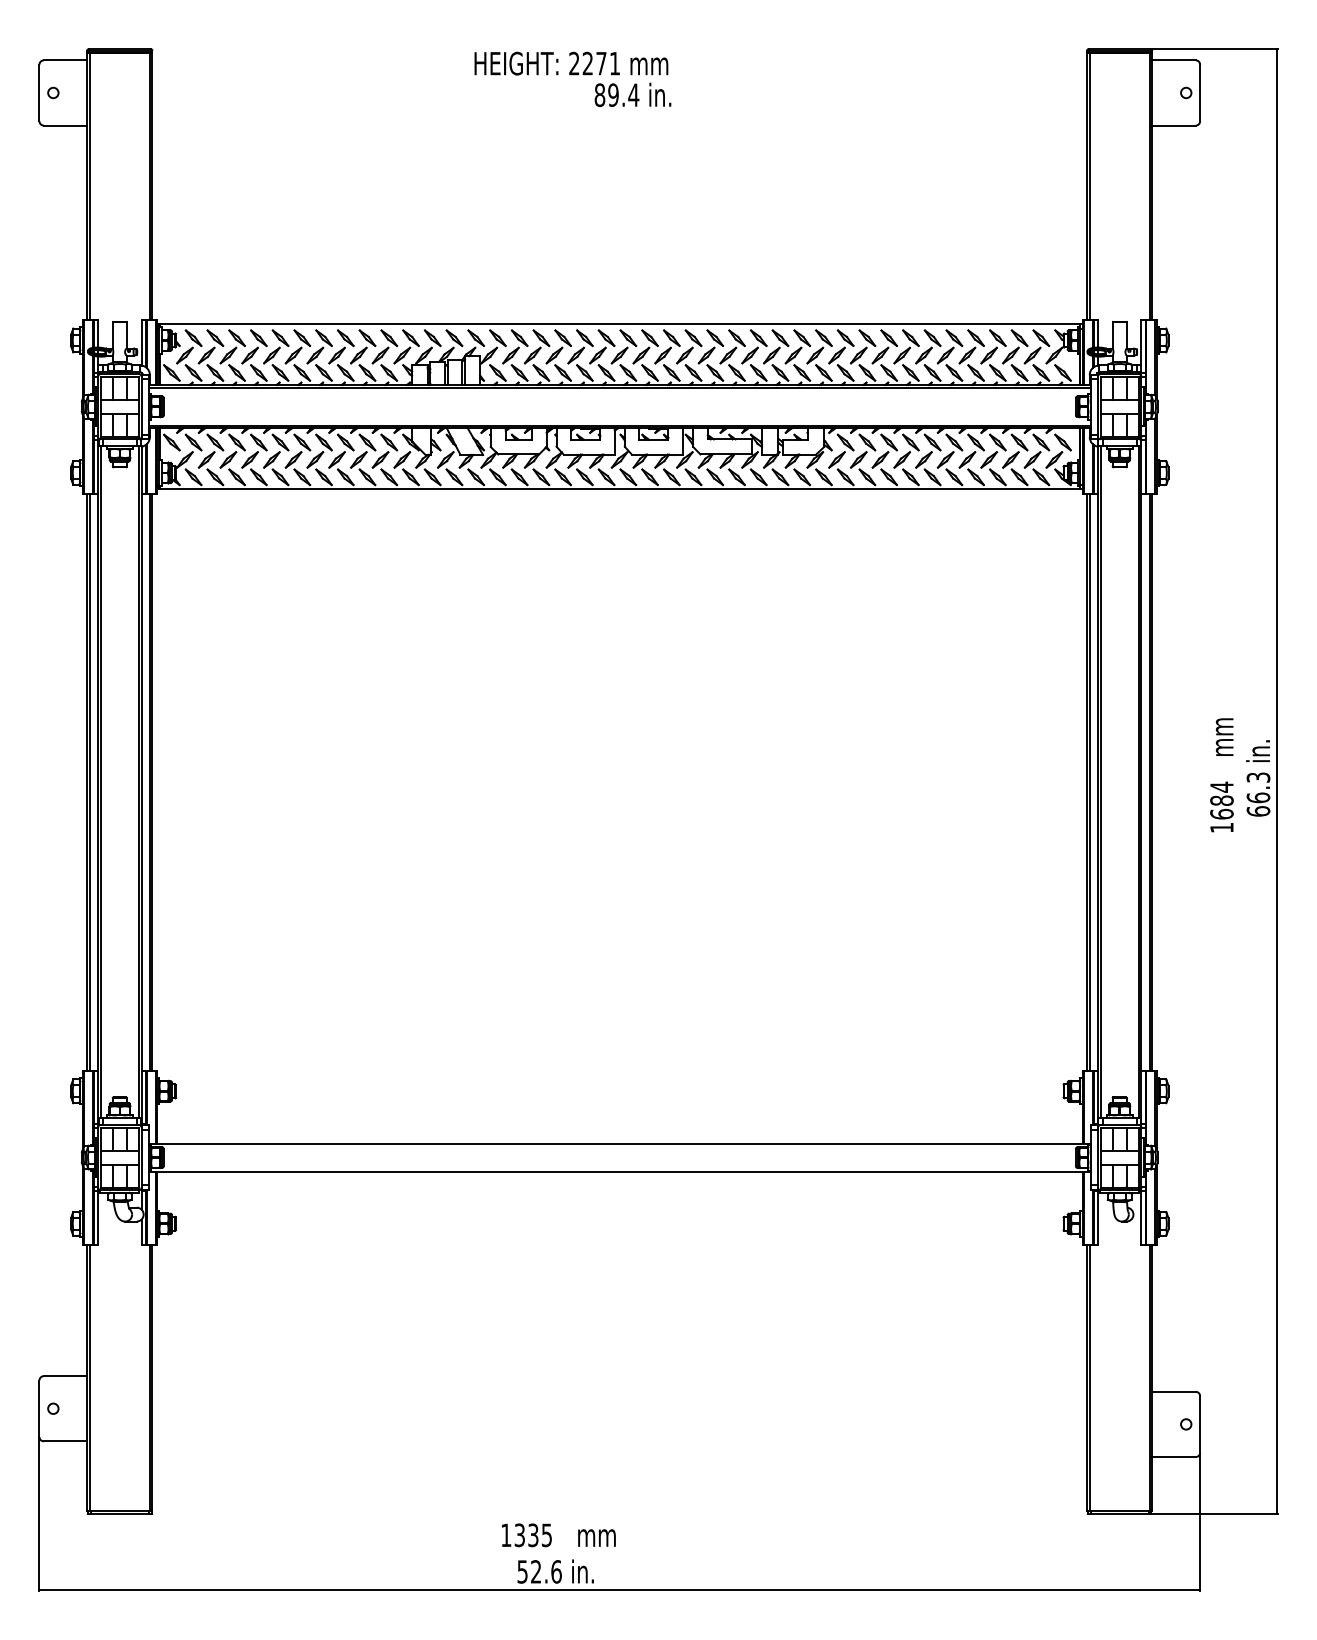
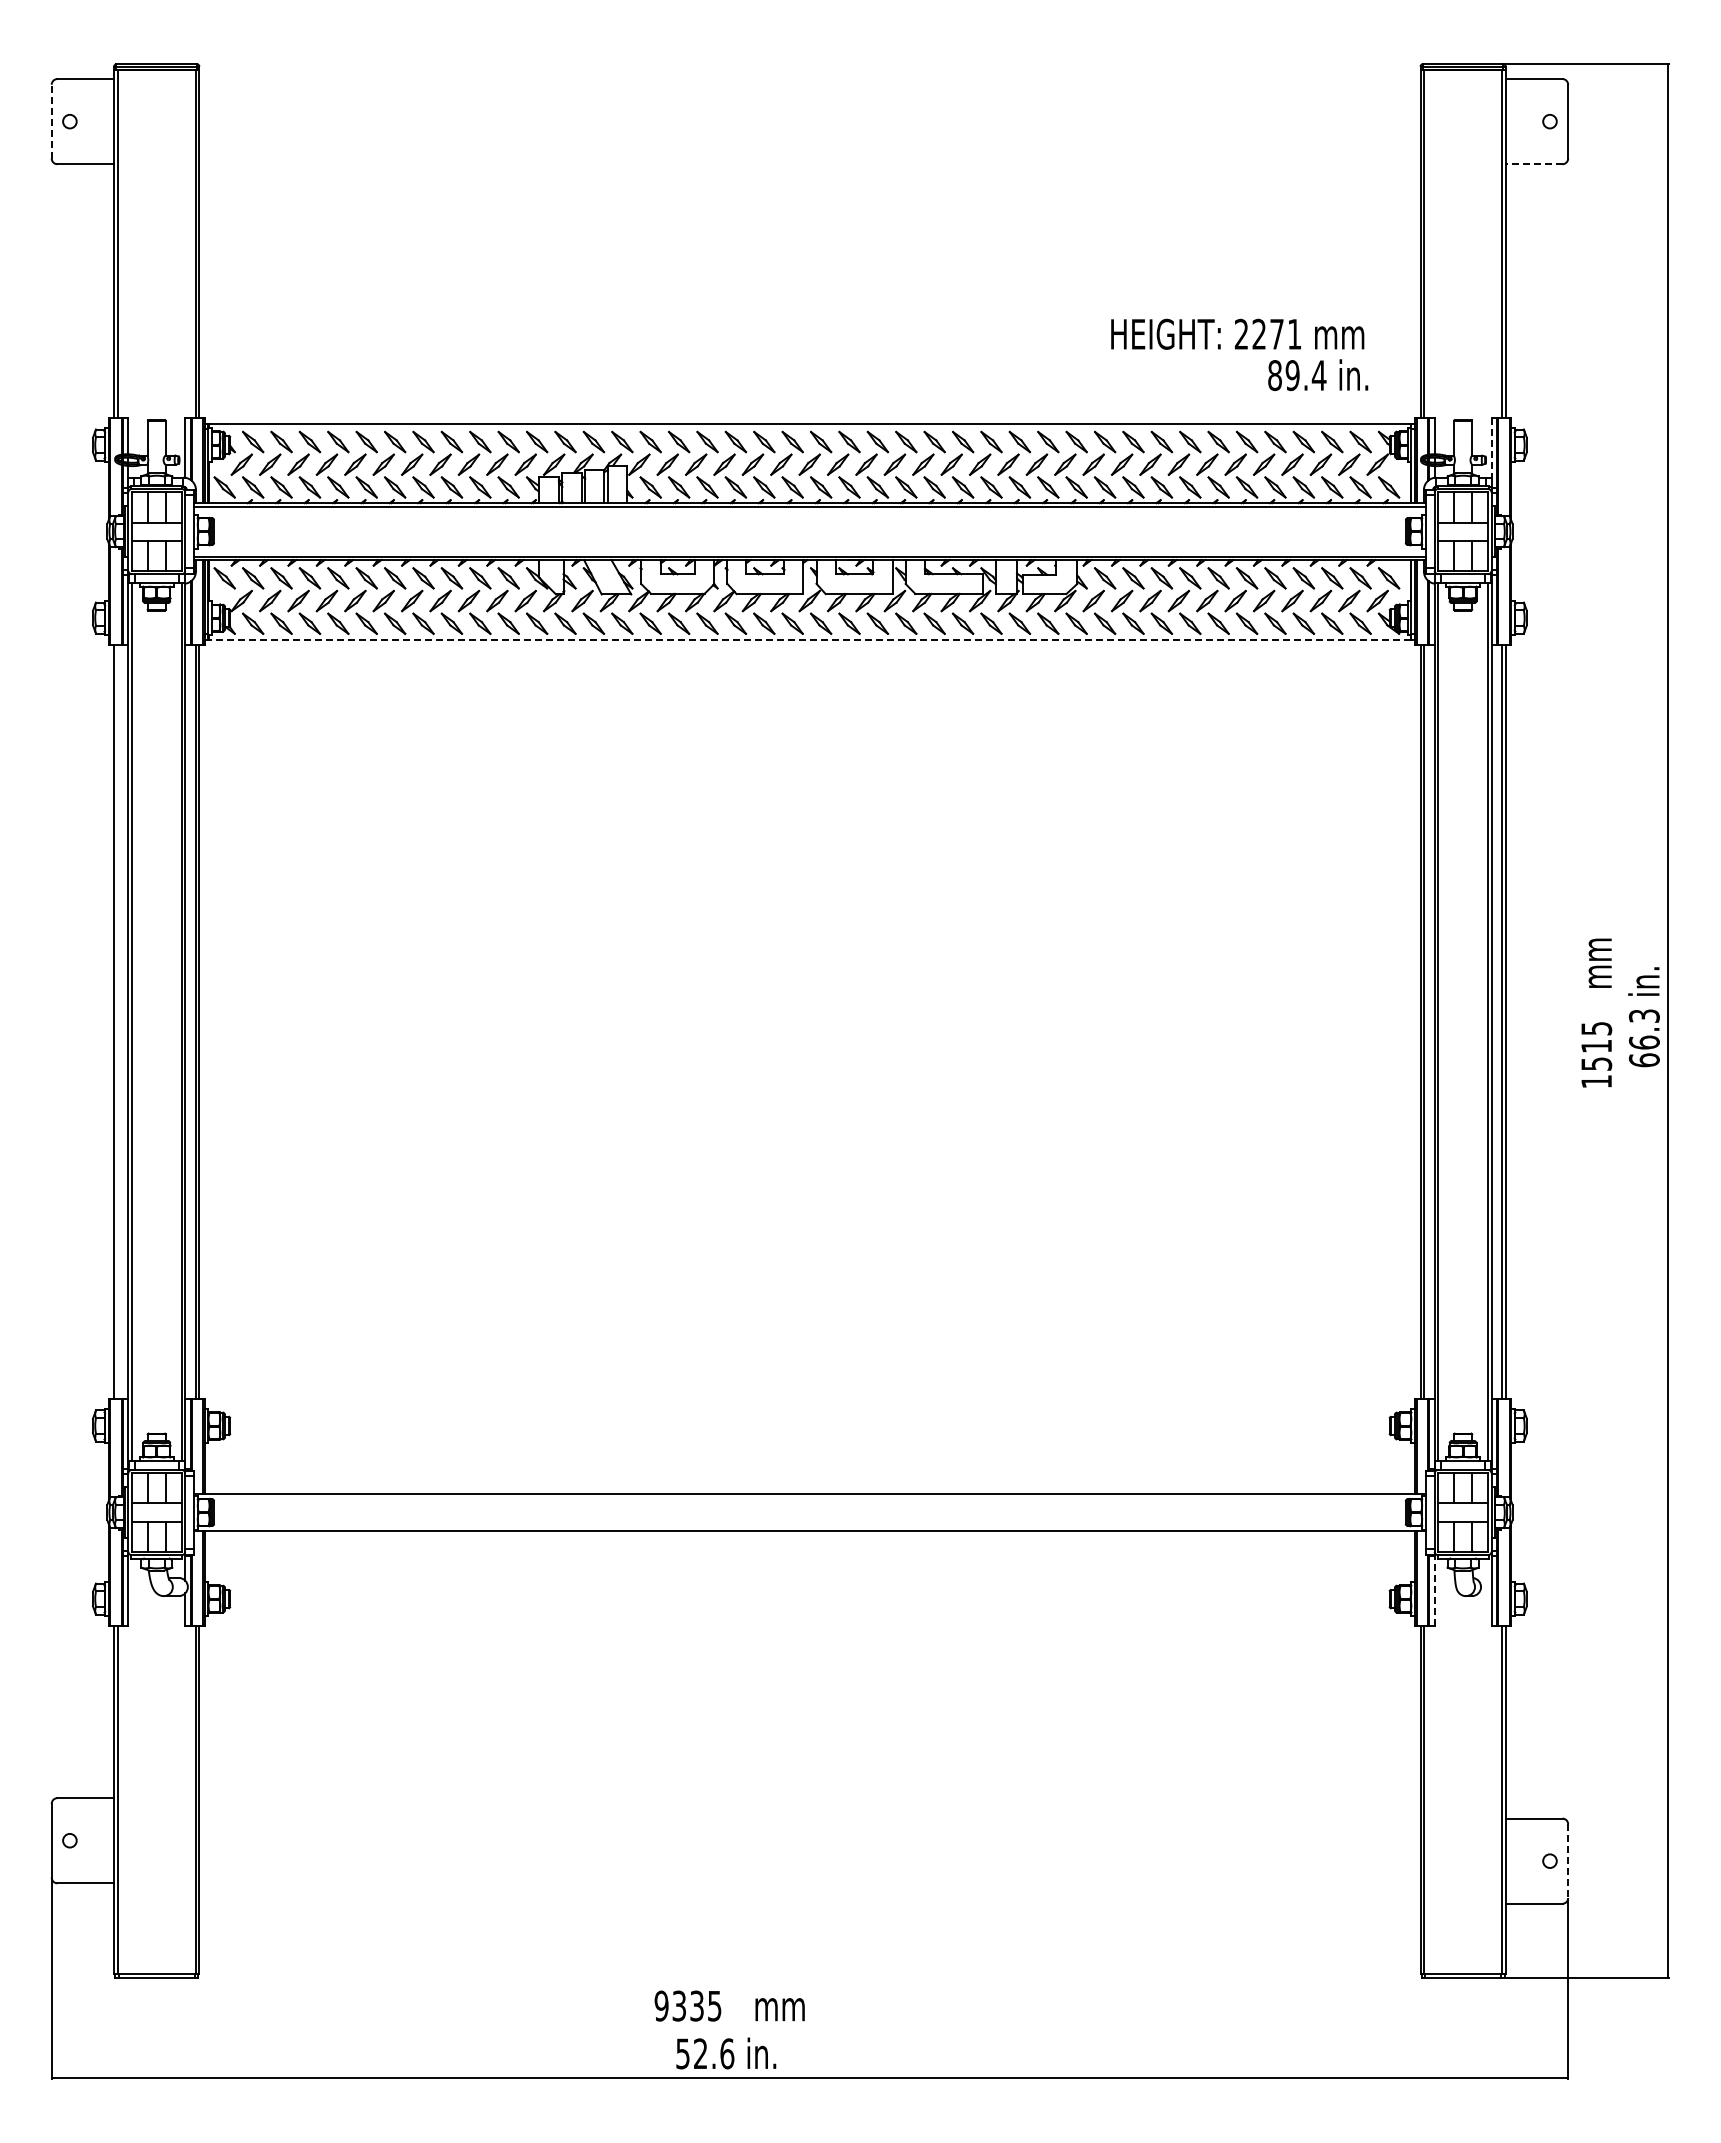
text: (572, 79) -> (1239, 354), moved
line: (39, 92) -> (51, 121), solid -> dashed
line: (1173, 125) -> (1533, 164), solid -> dashed
line: (1141, 342) -> (1491, 447), solid -> dashed
line: (619, 489) -> (809, 639), solid -> dashed
line: (89, 781) -> (117, 1021), removed
text: (1221, 800) -> (1596, 1045), 1684 -> 1515
line: (1097, 1218) -> (1434, 1591), solid -> dashed
line: (1200, 1424) -> (1568, 1861), solid -> dashed
text: (506, 1534) -> (661, 2005), 1335 -> 9335

